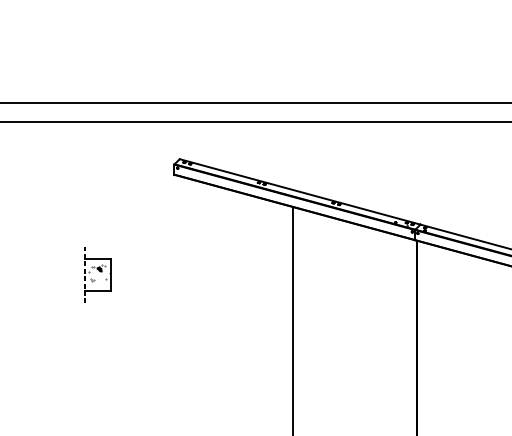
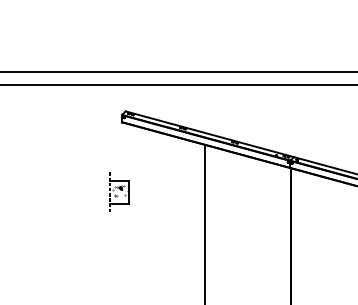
part: (97, 273) -> (119, 191), moved

